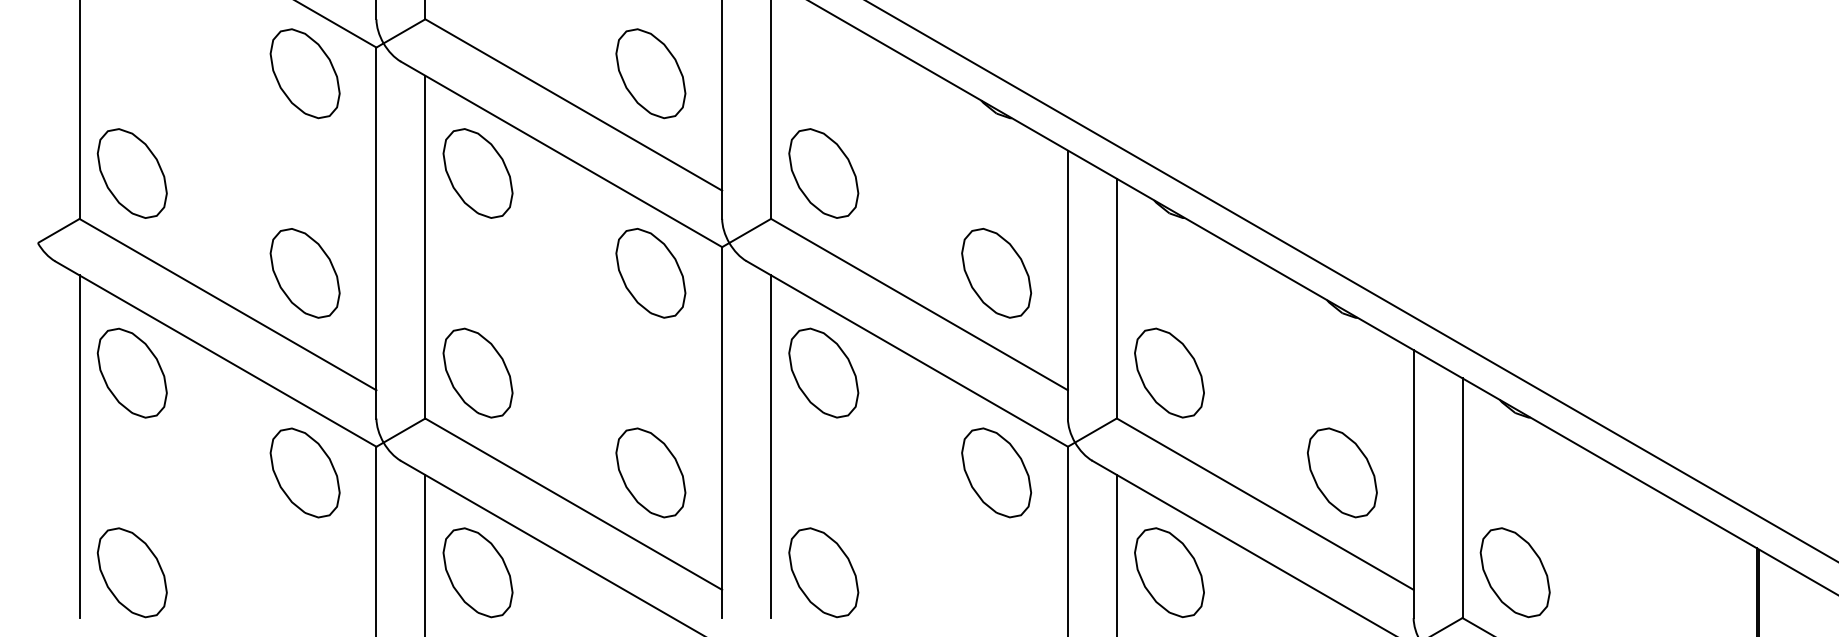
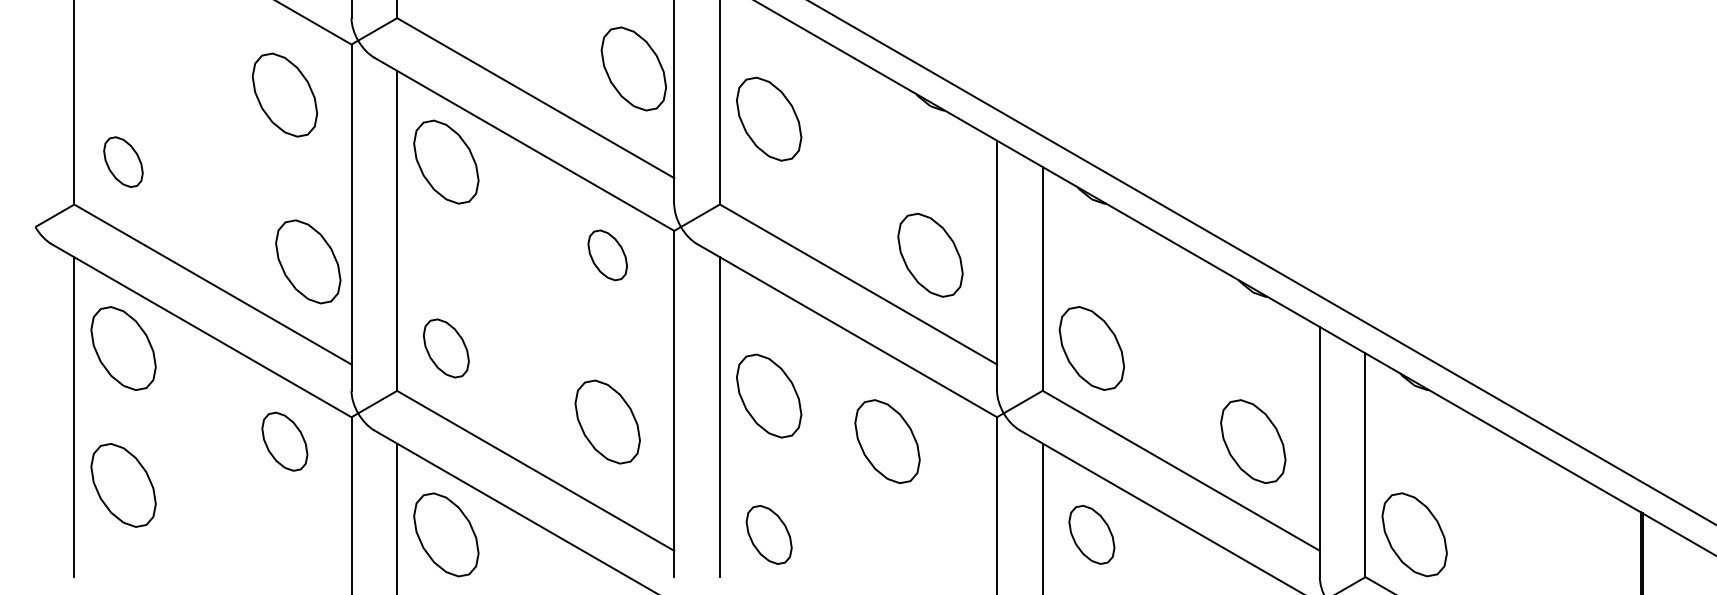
part: (304, 73) -> (284, 94), moved
part: (650, 73) -> (633, 68), moved
part: (131, 173) -> (122, 162), size x0.6
part: (823, 173) -> (768, 119), moved
part: (304, 273) -> (307, 262), moved
part: (650, 273) -> (607, 255), size x0.6
part: (477, 372) -> (445, 347), size x0.7
part: (823, 372) -> (768, 395), moved
part: (304, 472) -> (284, 441), size x0.7
part: (650, 472) -> (607, 421), moved
part: (996, 472) -> (887, 441), moved
part: (131, 572) -> (122, 485), moved
part: (823, 572) -> (768, 534), size x0.7
part: (1169, 572) -> (1091, 534), size x0.7

